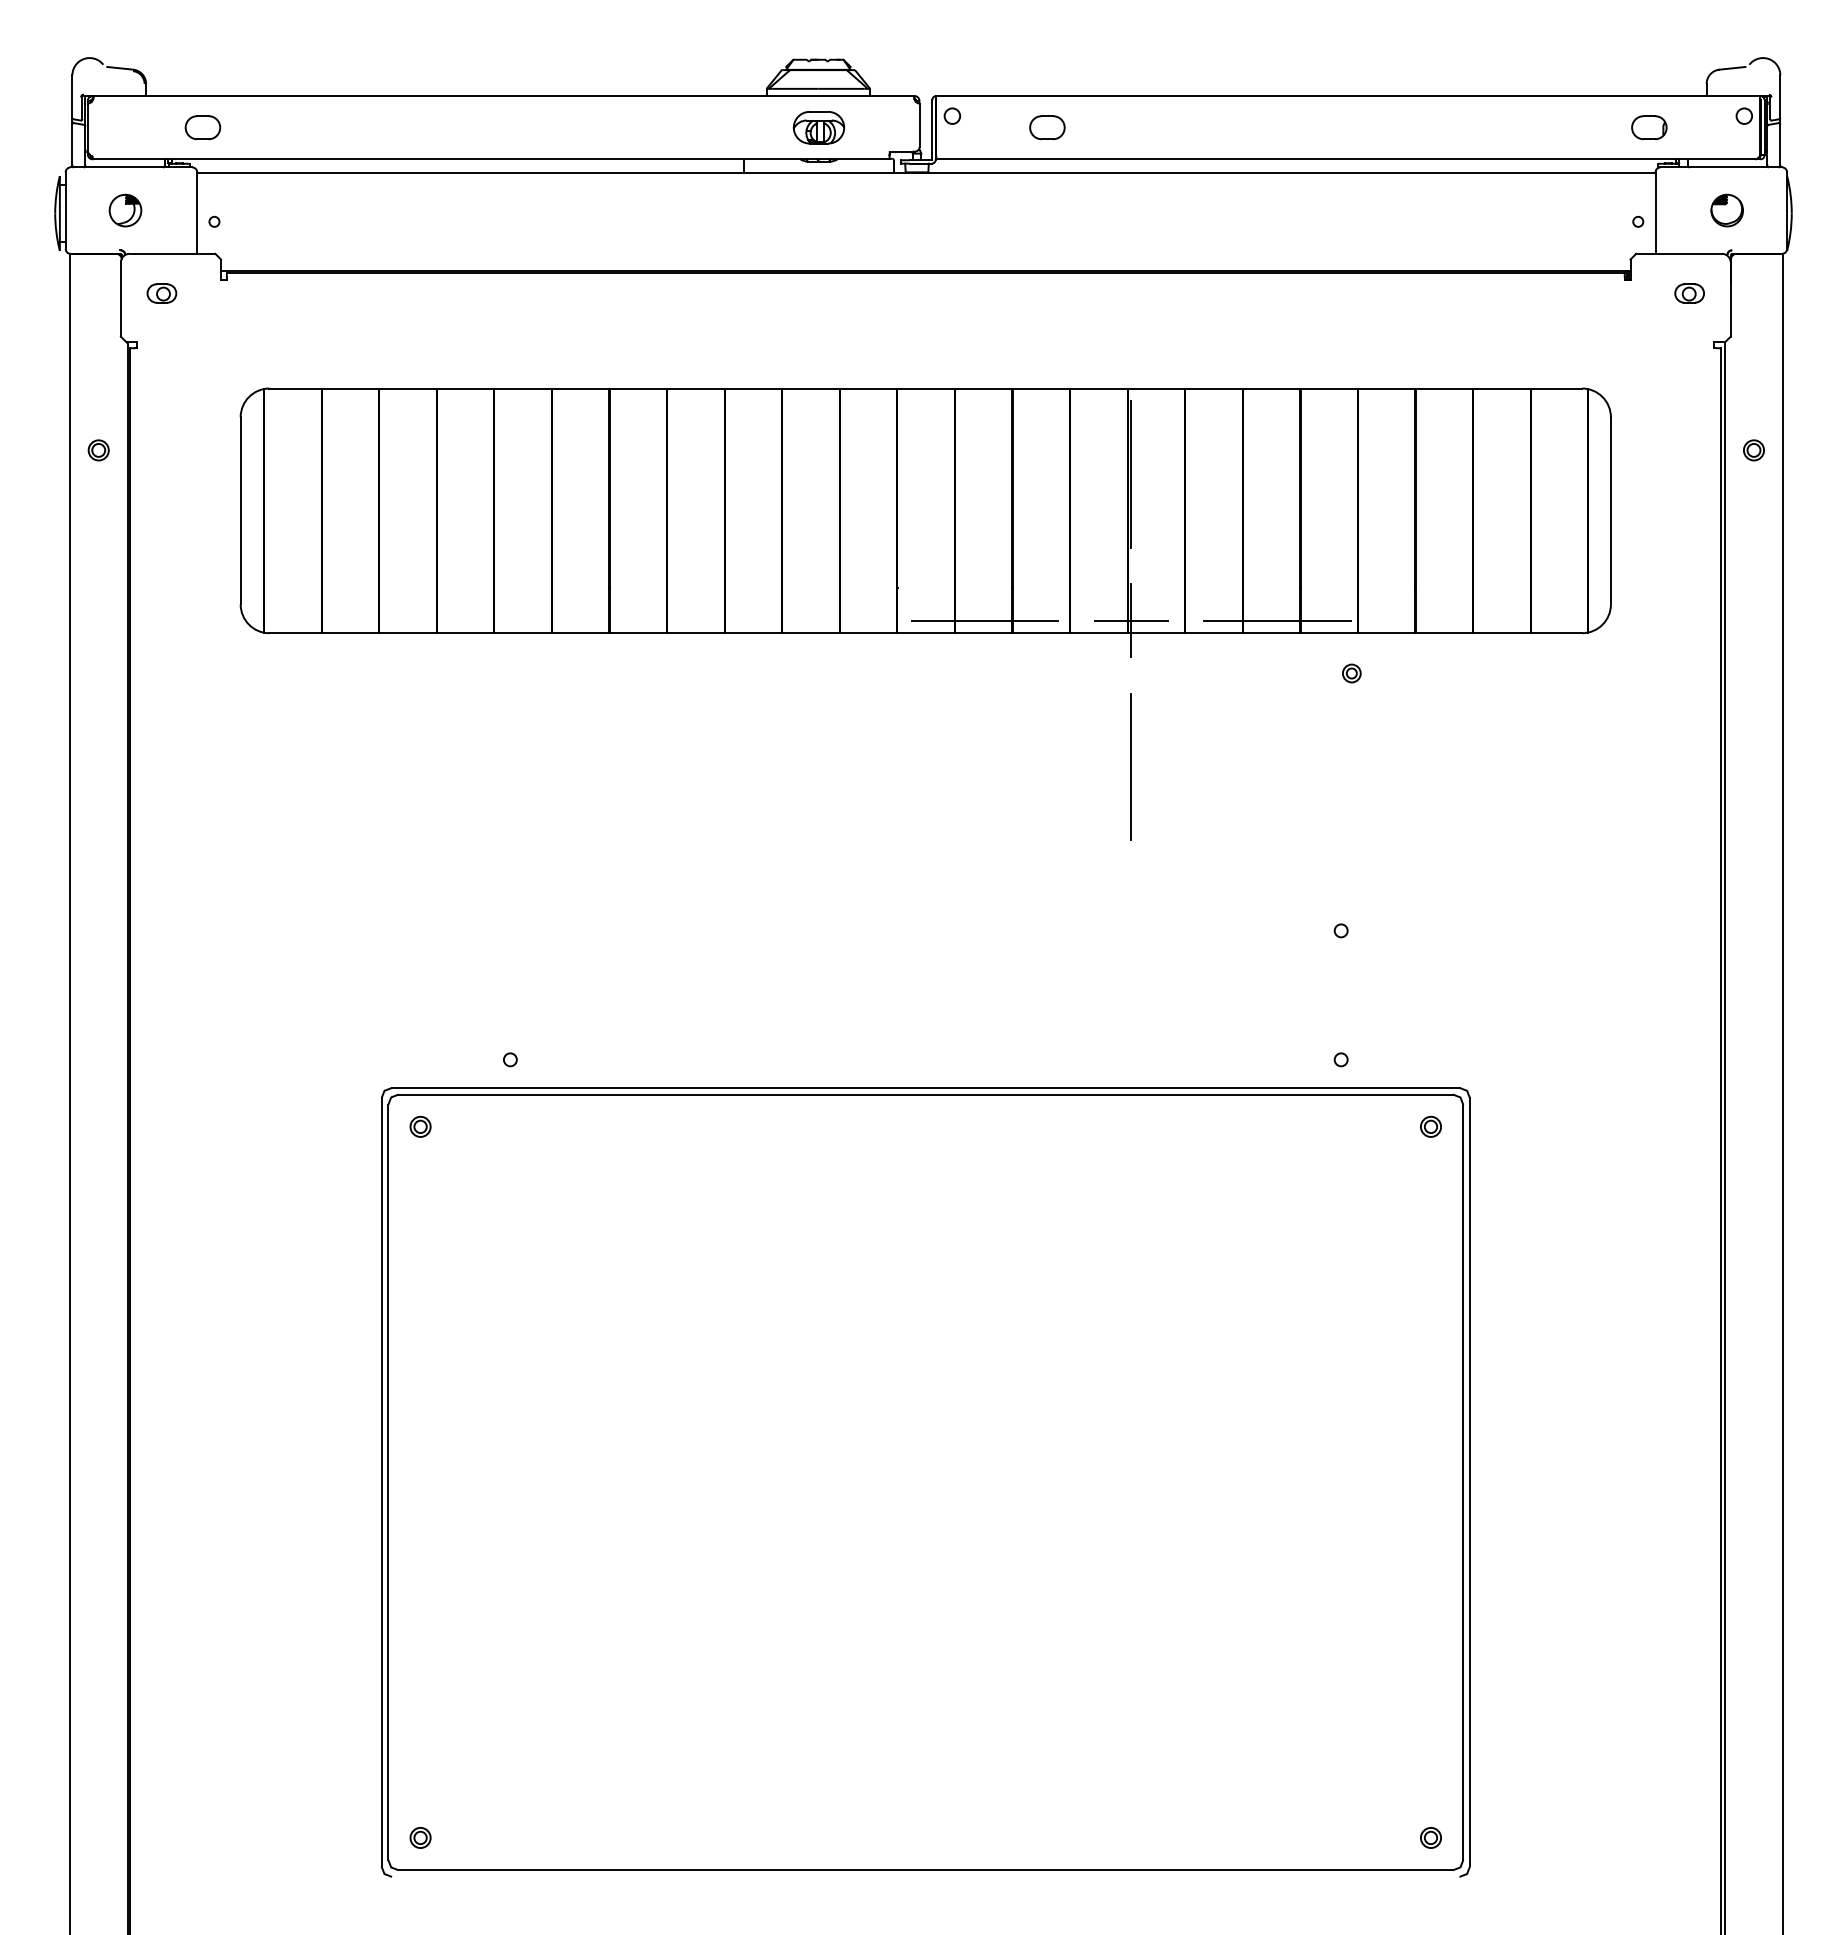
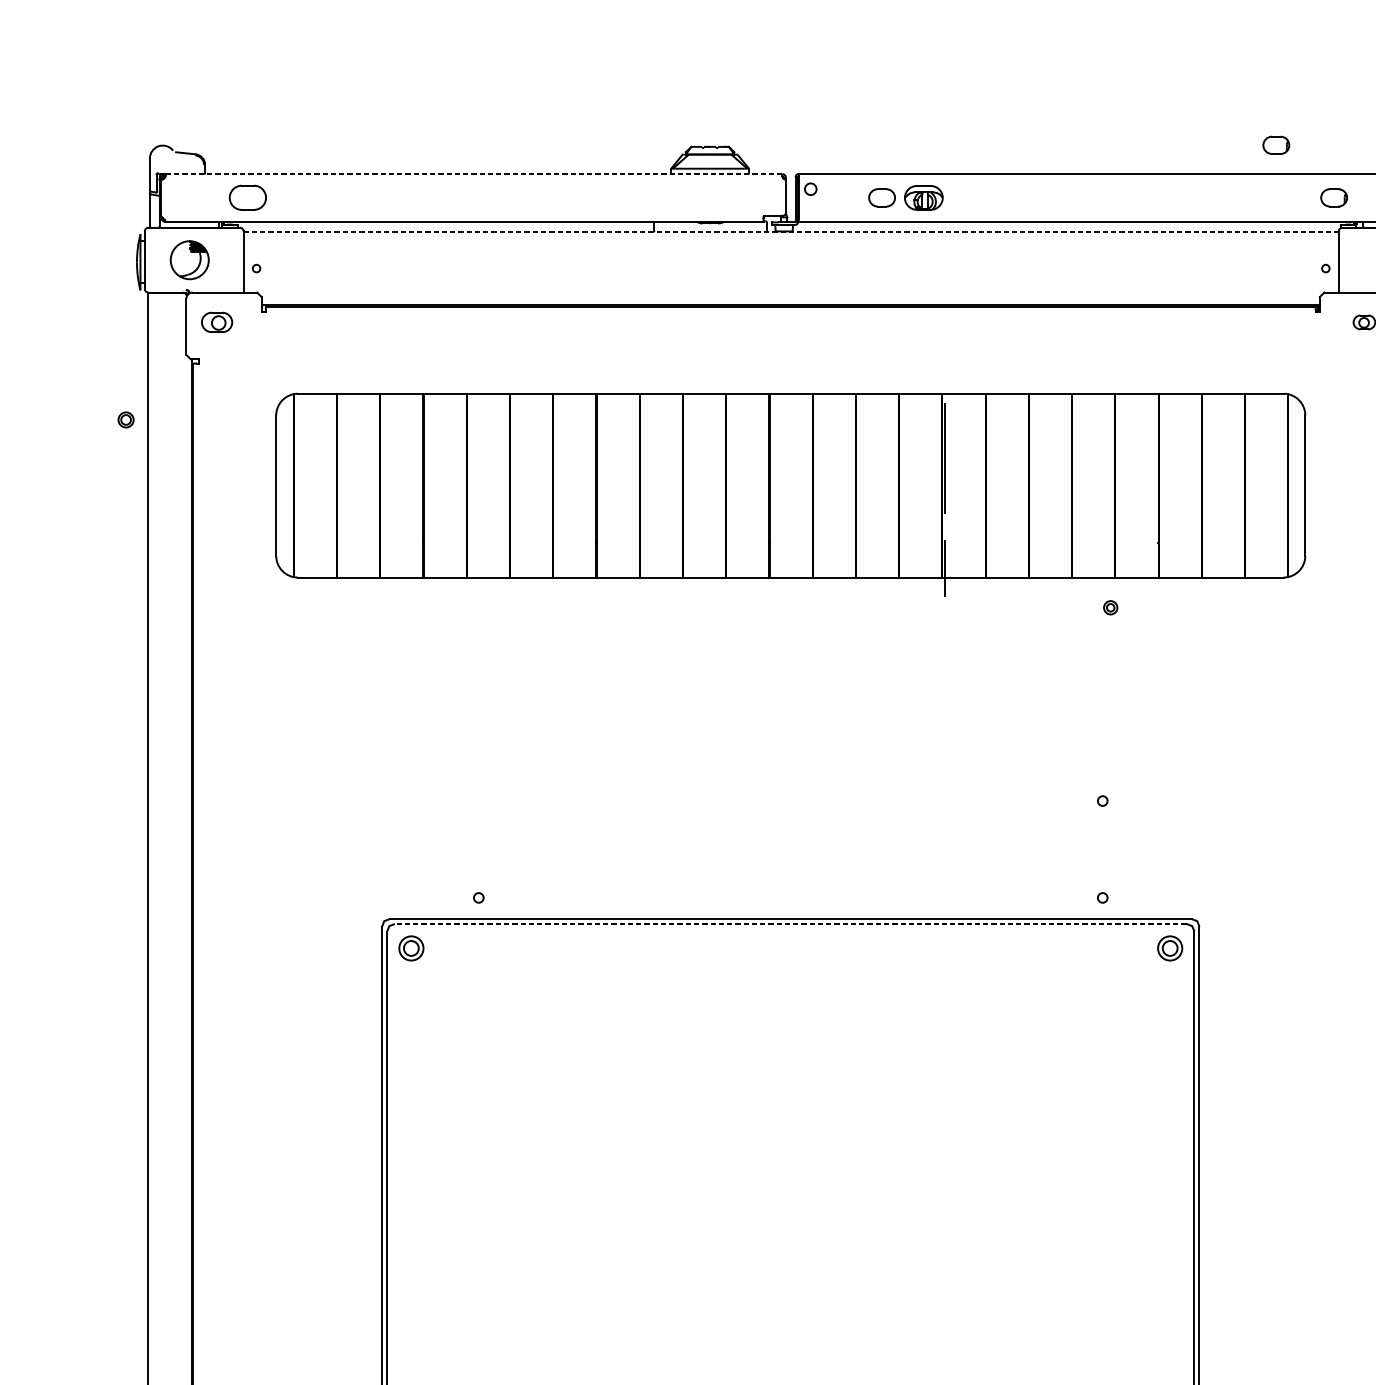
part: (1572, 57) -> (1276, 145), added
line: (504, 96) -> (474, 174), solid -> dashed
part: (202, 127) -> (247, 197), size x1.4
part: (818, 127) -> (923, 197), moved
line: (926, 173) -> (791, 232), solid -> dashed
part: (125, 210) -> (189, 260), size x1.6
part: (161, 293) -> (216, 322), size x1.4
part: (98, 450) -> (125, 420), moved
line: (984, 620) -> (834, 567), removed
line: (1130, 620) -> (944, 567), removed
line: (1277, 620) -> (1054, 567), removed
line: (1131, 766) -> (945, 677), removed
line: (925, 1094) -> (790, 923), solid -> dashed
part: (420, 1126) -> (411, 947), size x1.6
part: (1430, 1126) -> (1169, 947), size x1.6

